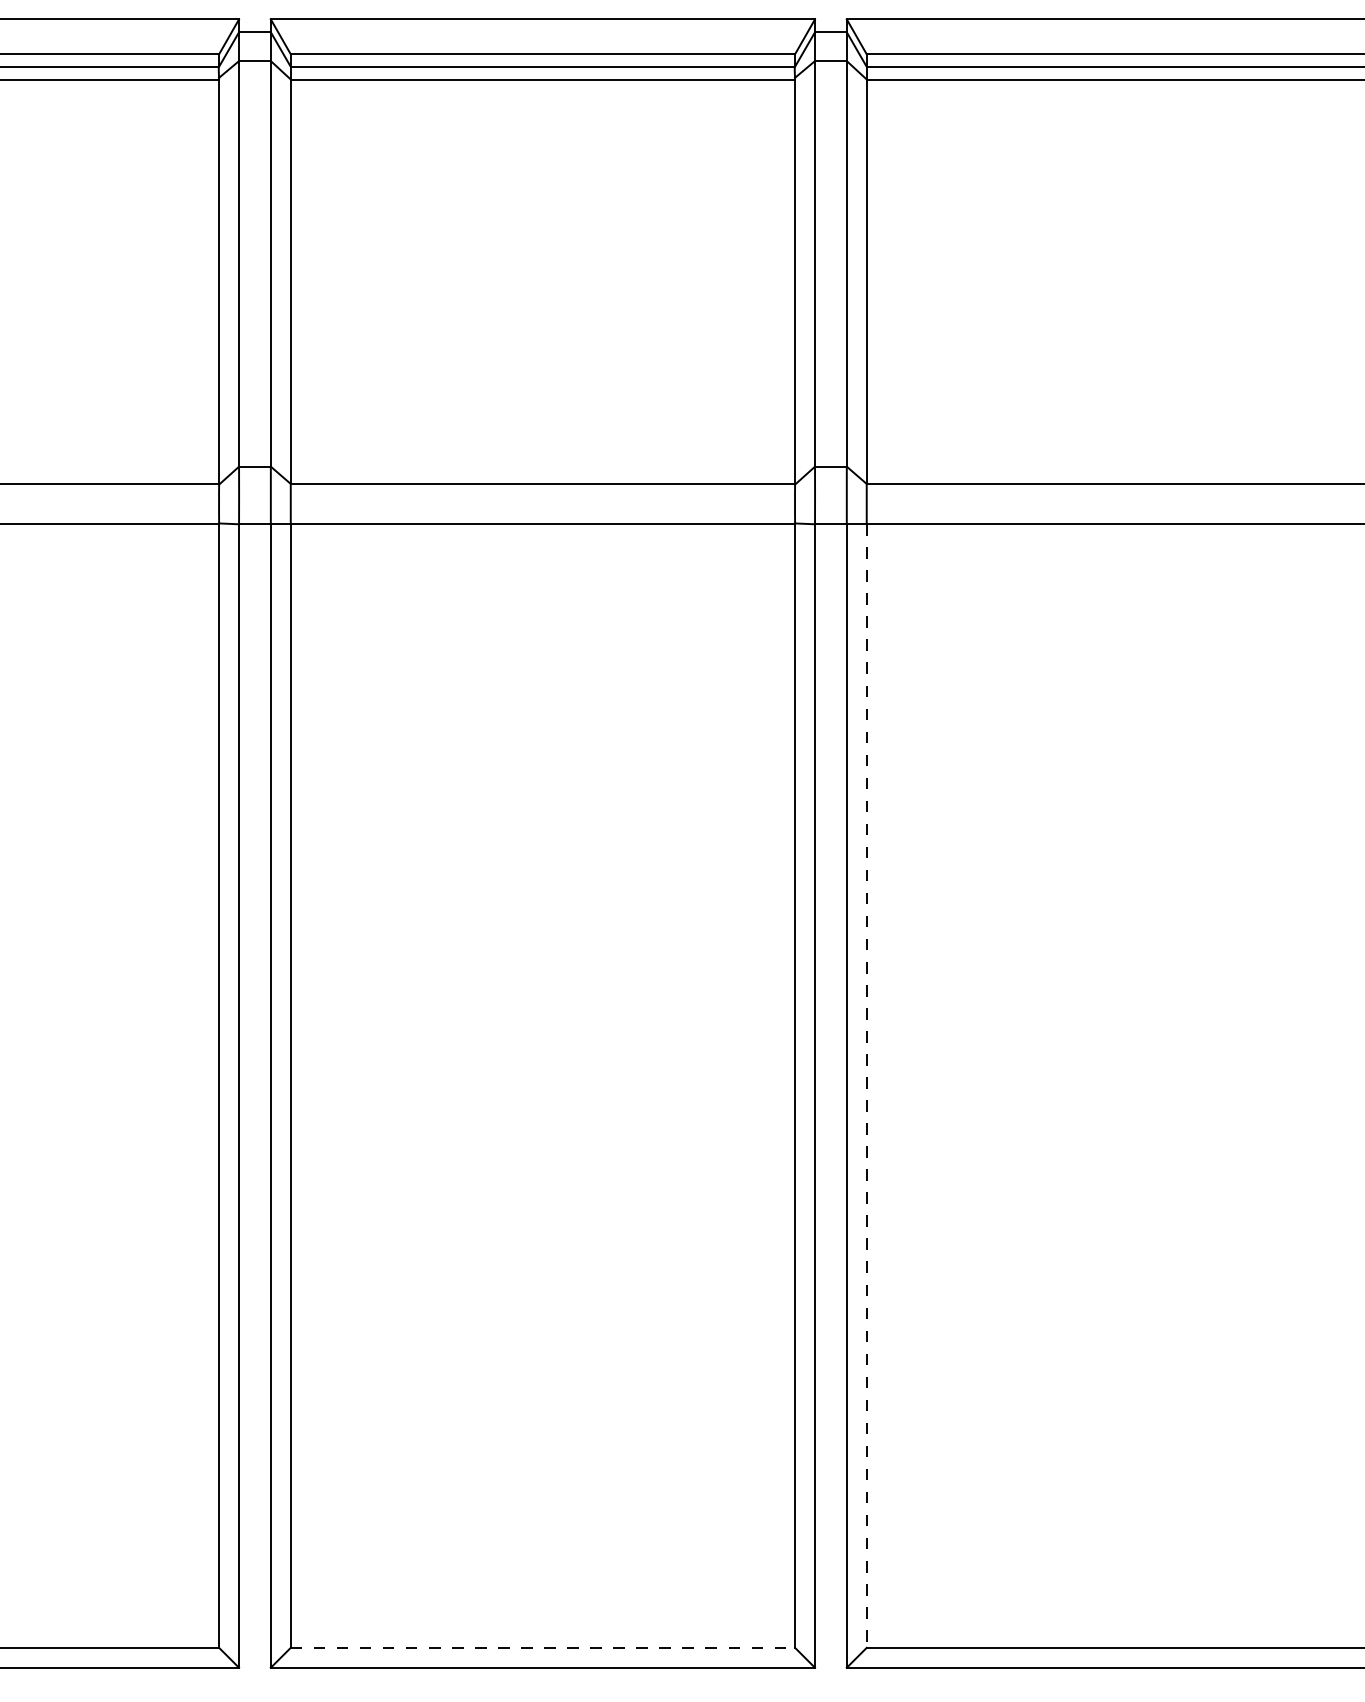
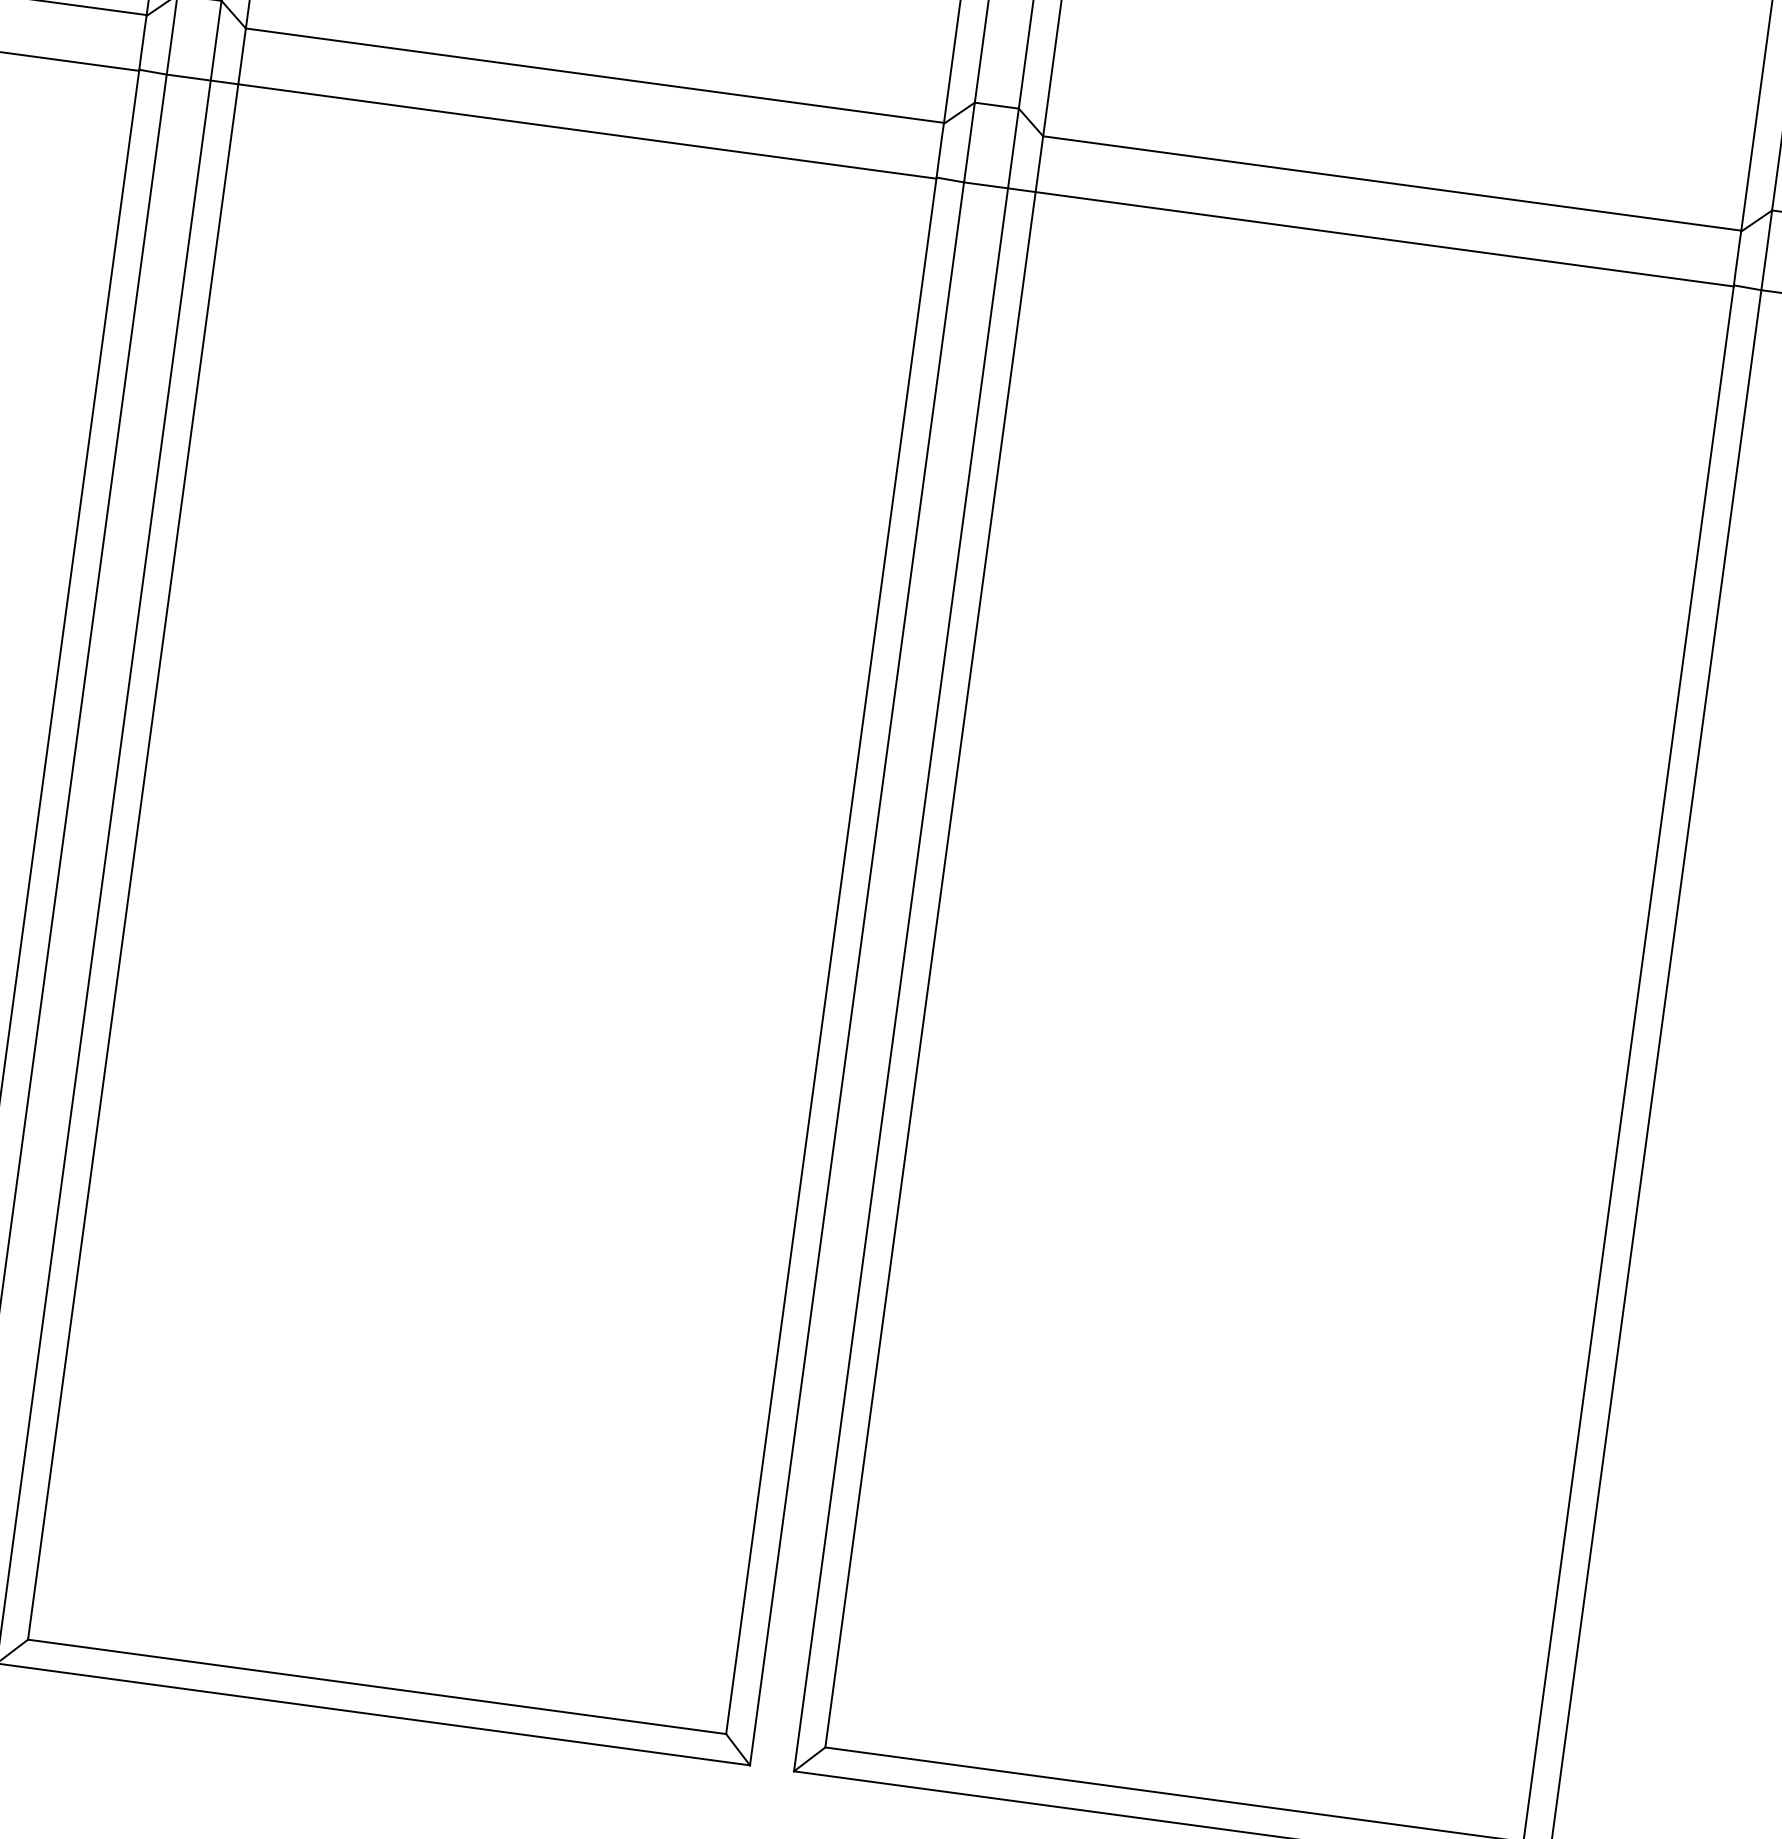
line: (866, 1086) -> (930, 970), dashed -> solid
line: (543, 1647) -> (377, 1686), dashed -> solid

